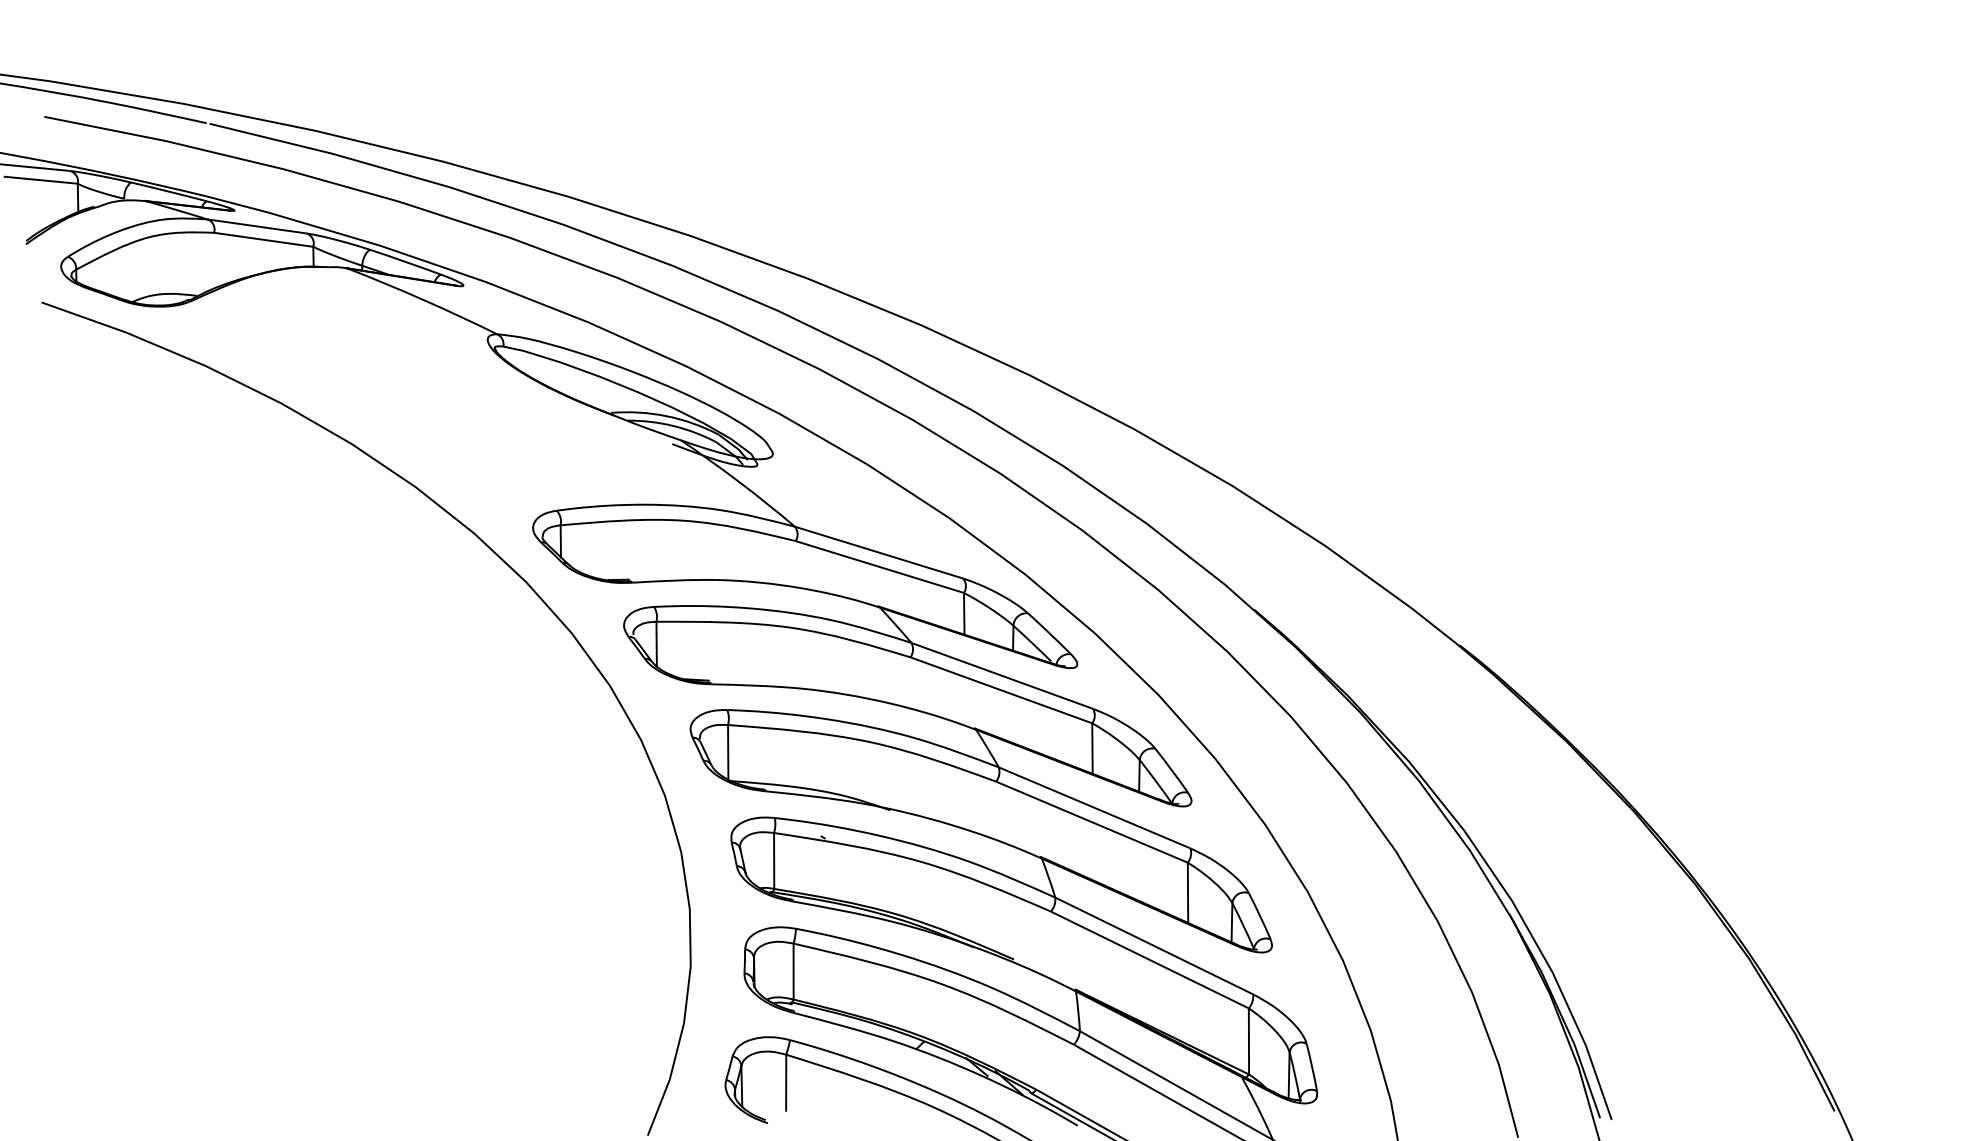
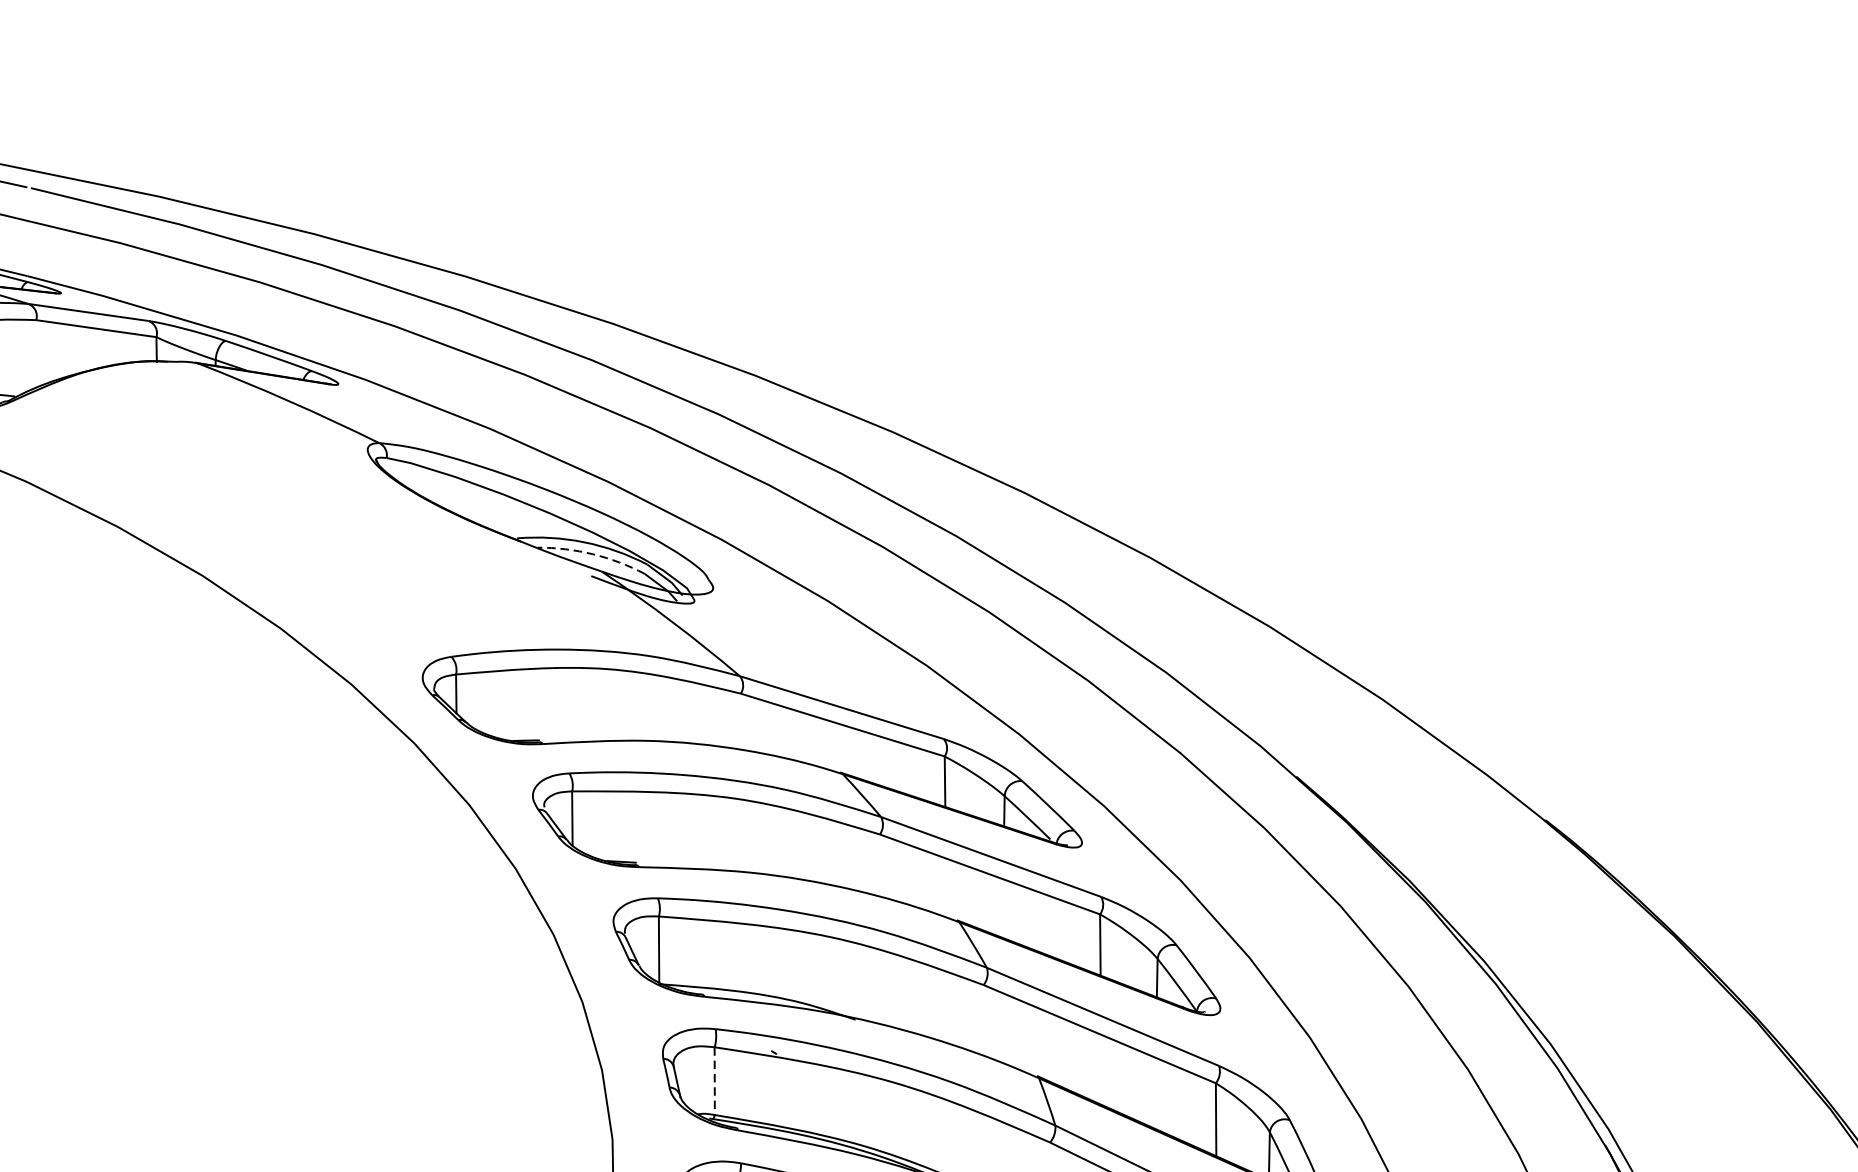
arc: (673, 426) -> (592, 554), solid -> dashed
line: (774, 860) -> (715, 1080), solid -> dashed

